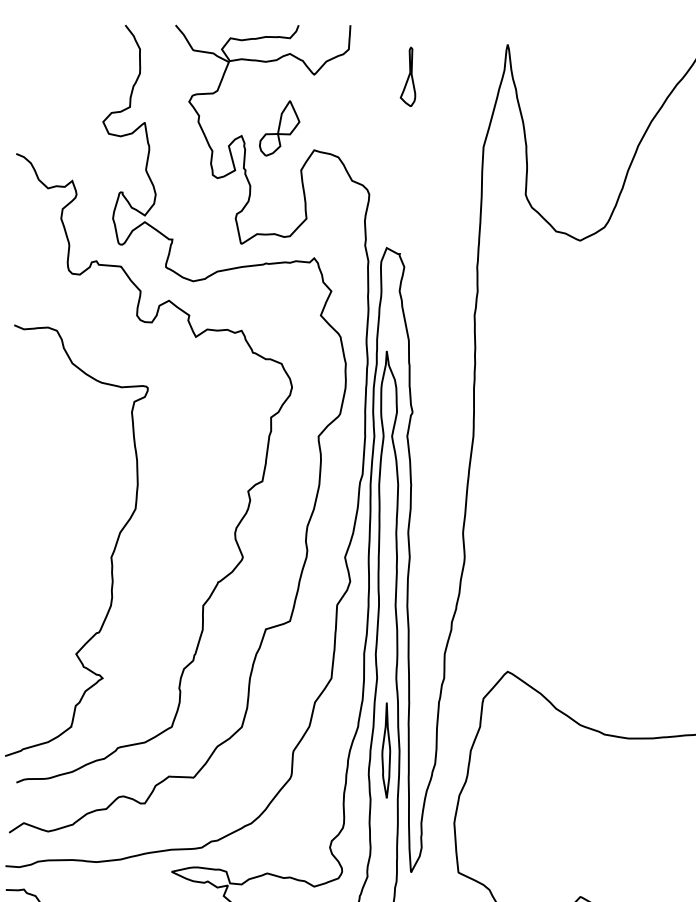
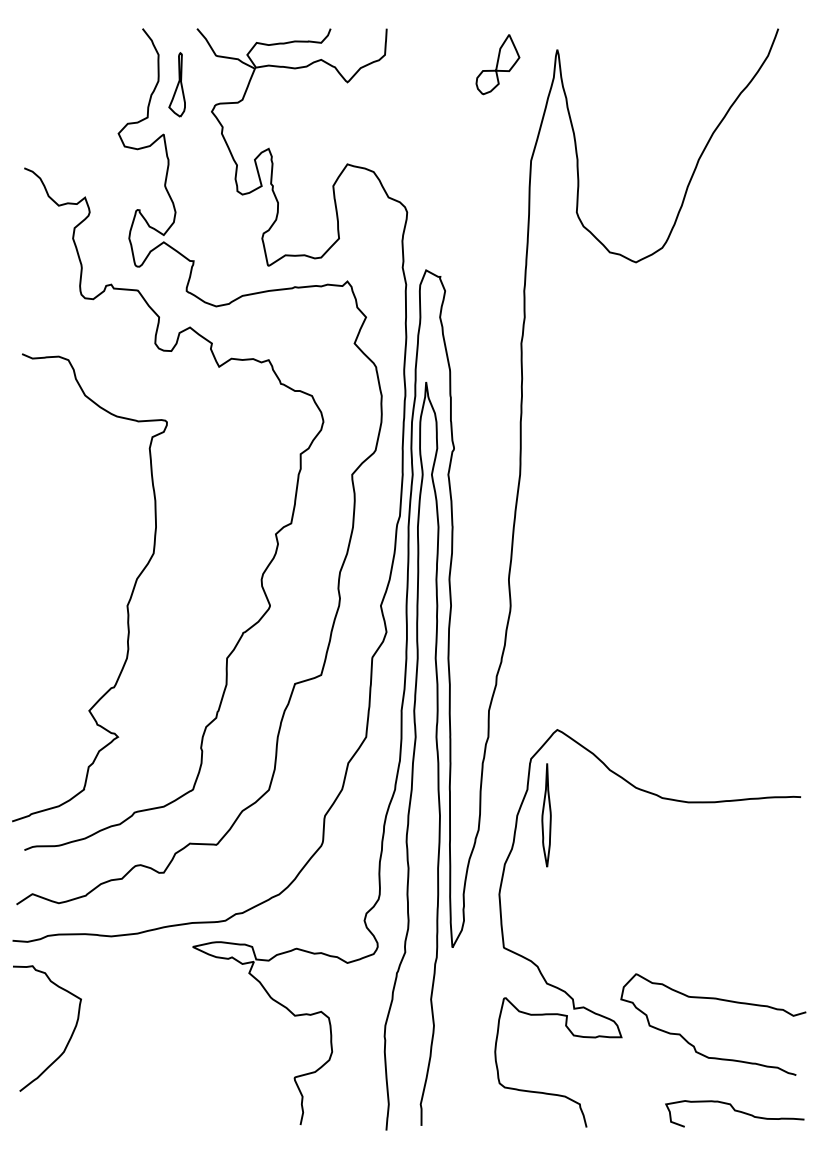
part: (407, 76) -> (176, 84), moved
part: (279, 128) -> (497, 64), moved
part: (386, 750) -> (546, 815), moved

